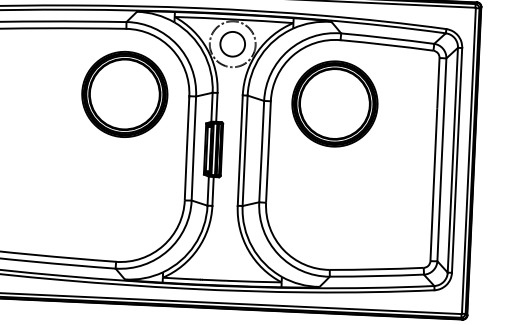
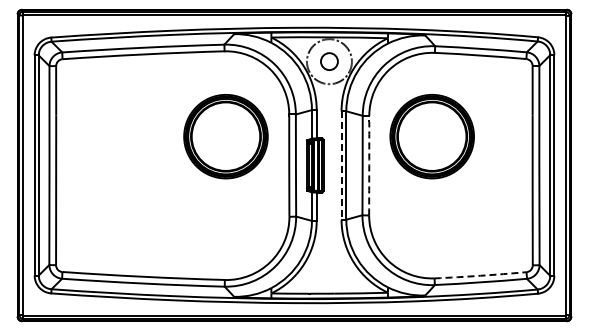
circle: (232, 44) -> (329, 61), size x0.7
part: (124, 94) -> (225, 136), moved
part: (334, 103) -> (431, 136), moved
line: (240, 151) -> (341, 166), solid -> dashed
arc: (268, 151) -> (369, 165), solid -> dashed
arc: (376, 269) -> (480, 275), solid -> dashed

